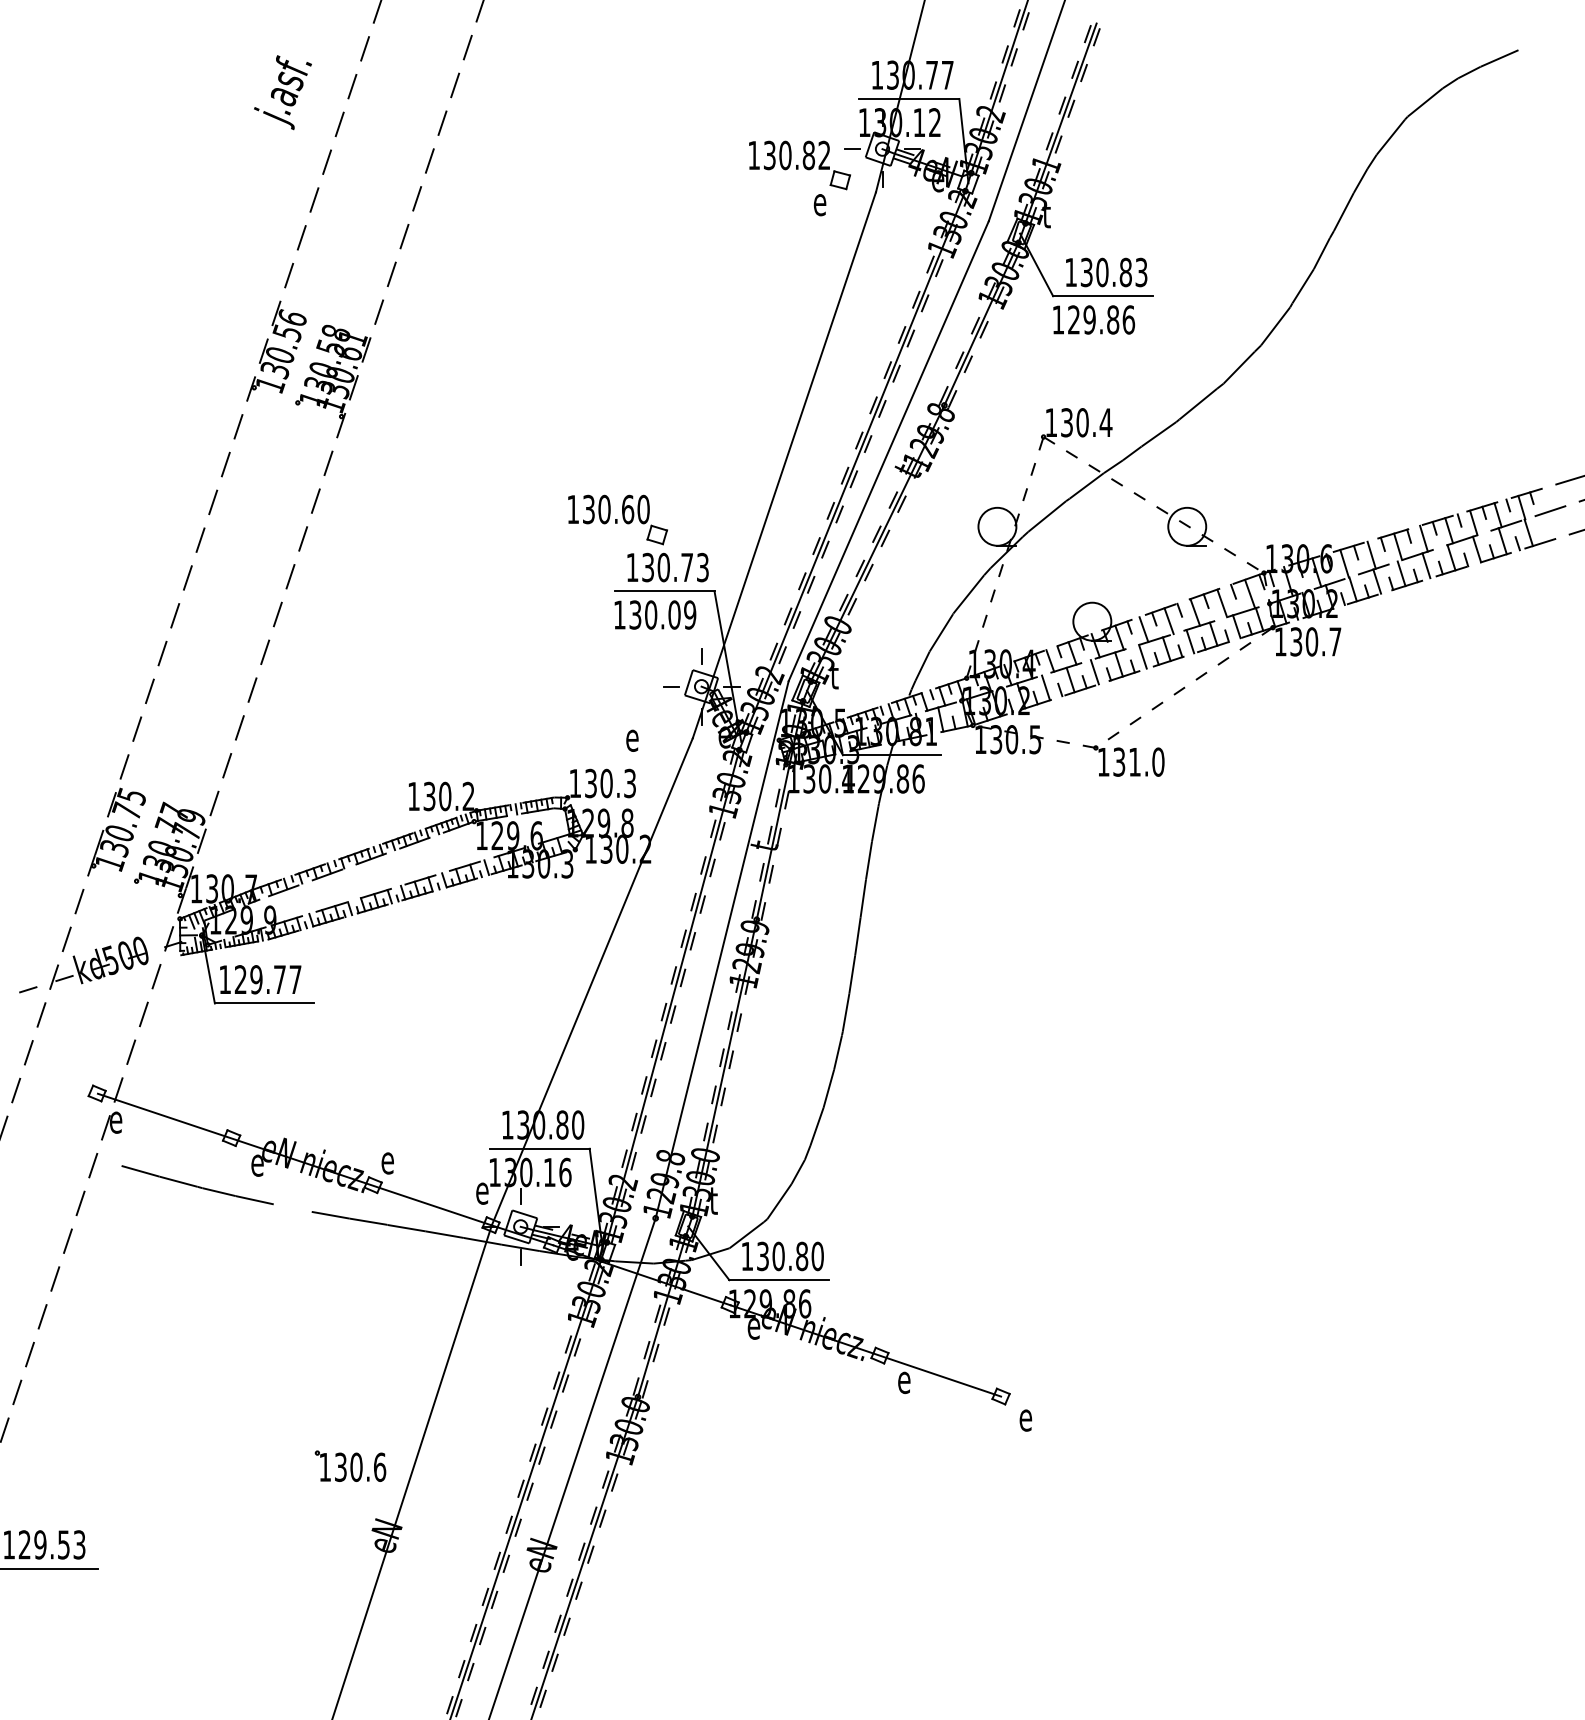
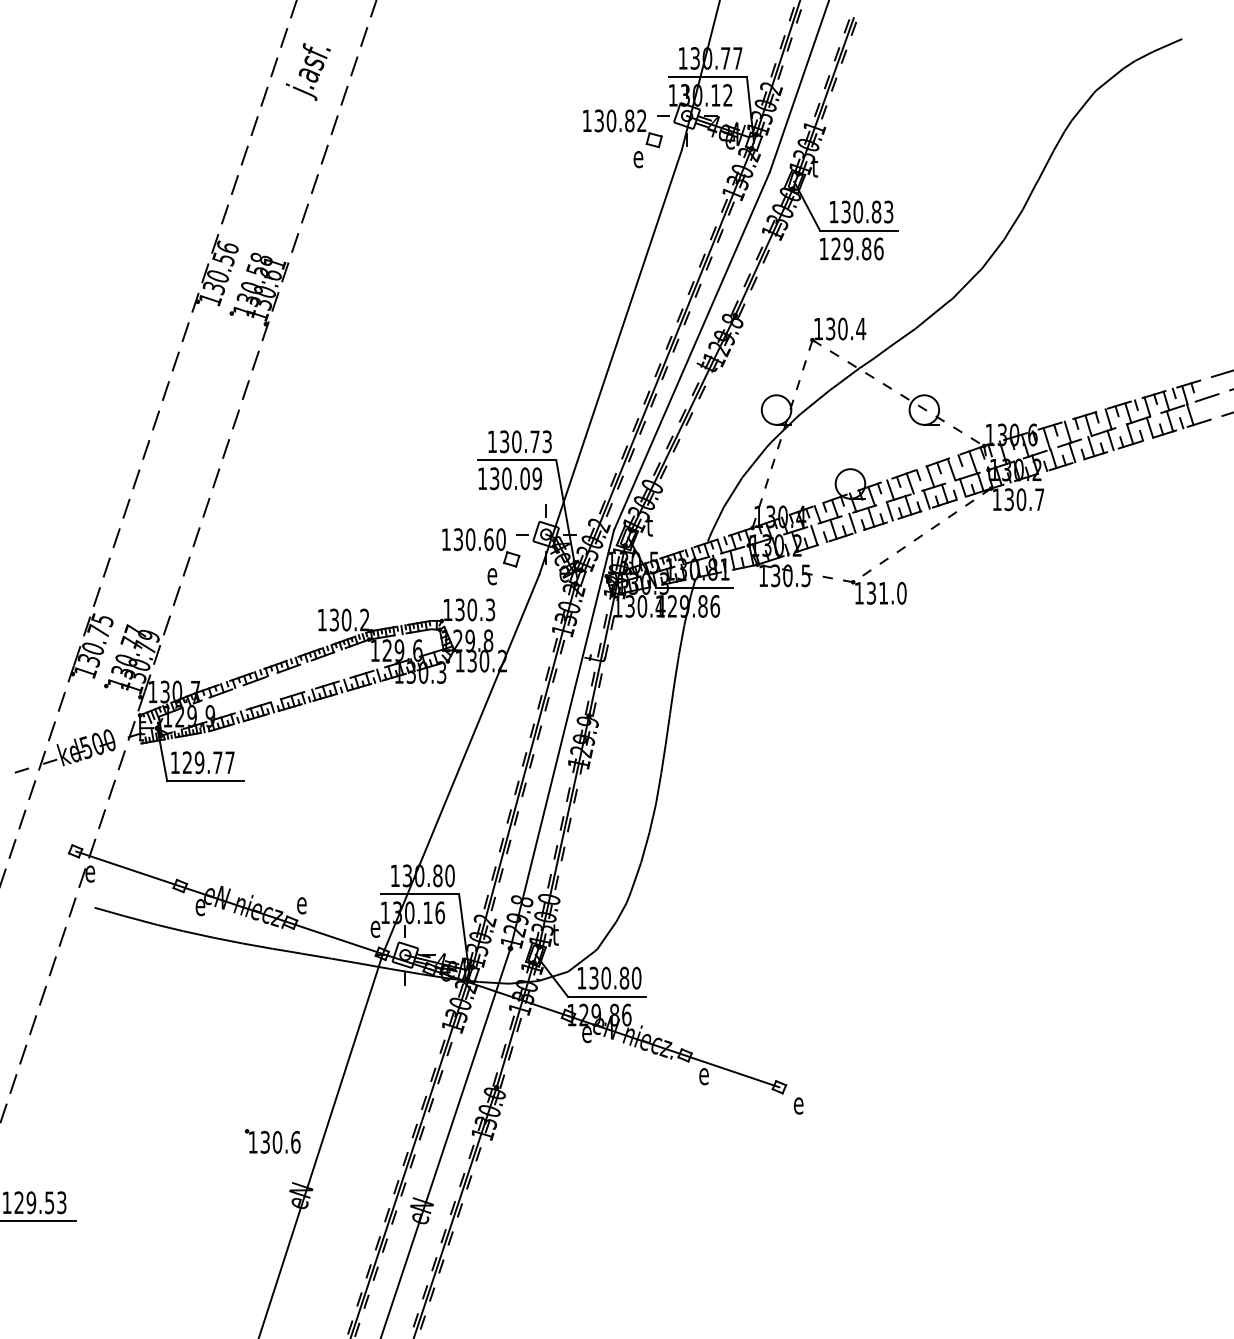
text: (281, 93) -> (307, 72), moved
part: (618, 519) -> (481, 547), moved
line: (292, 1208) -> (227, 940), added

